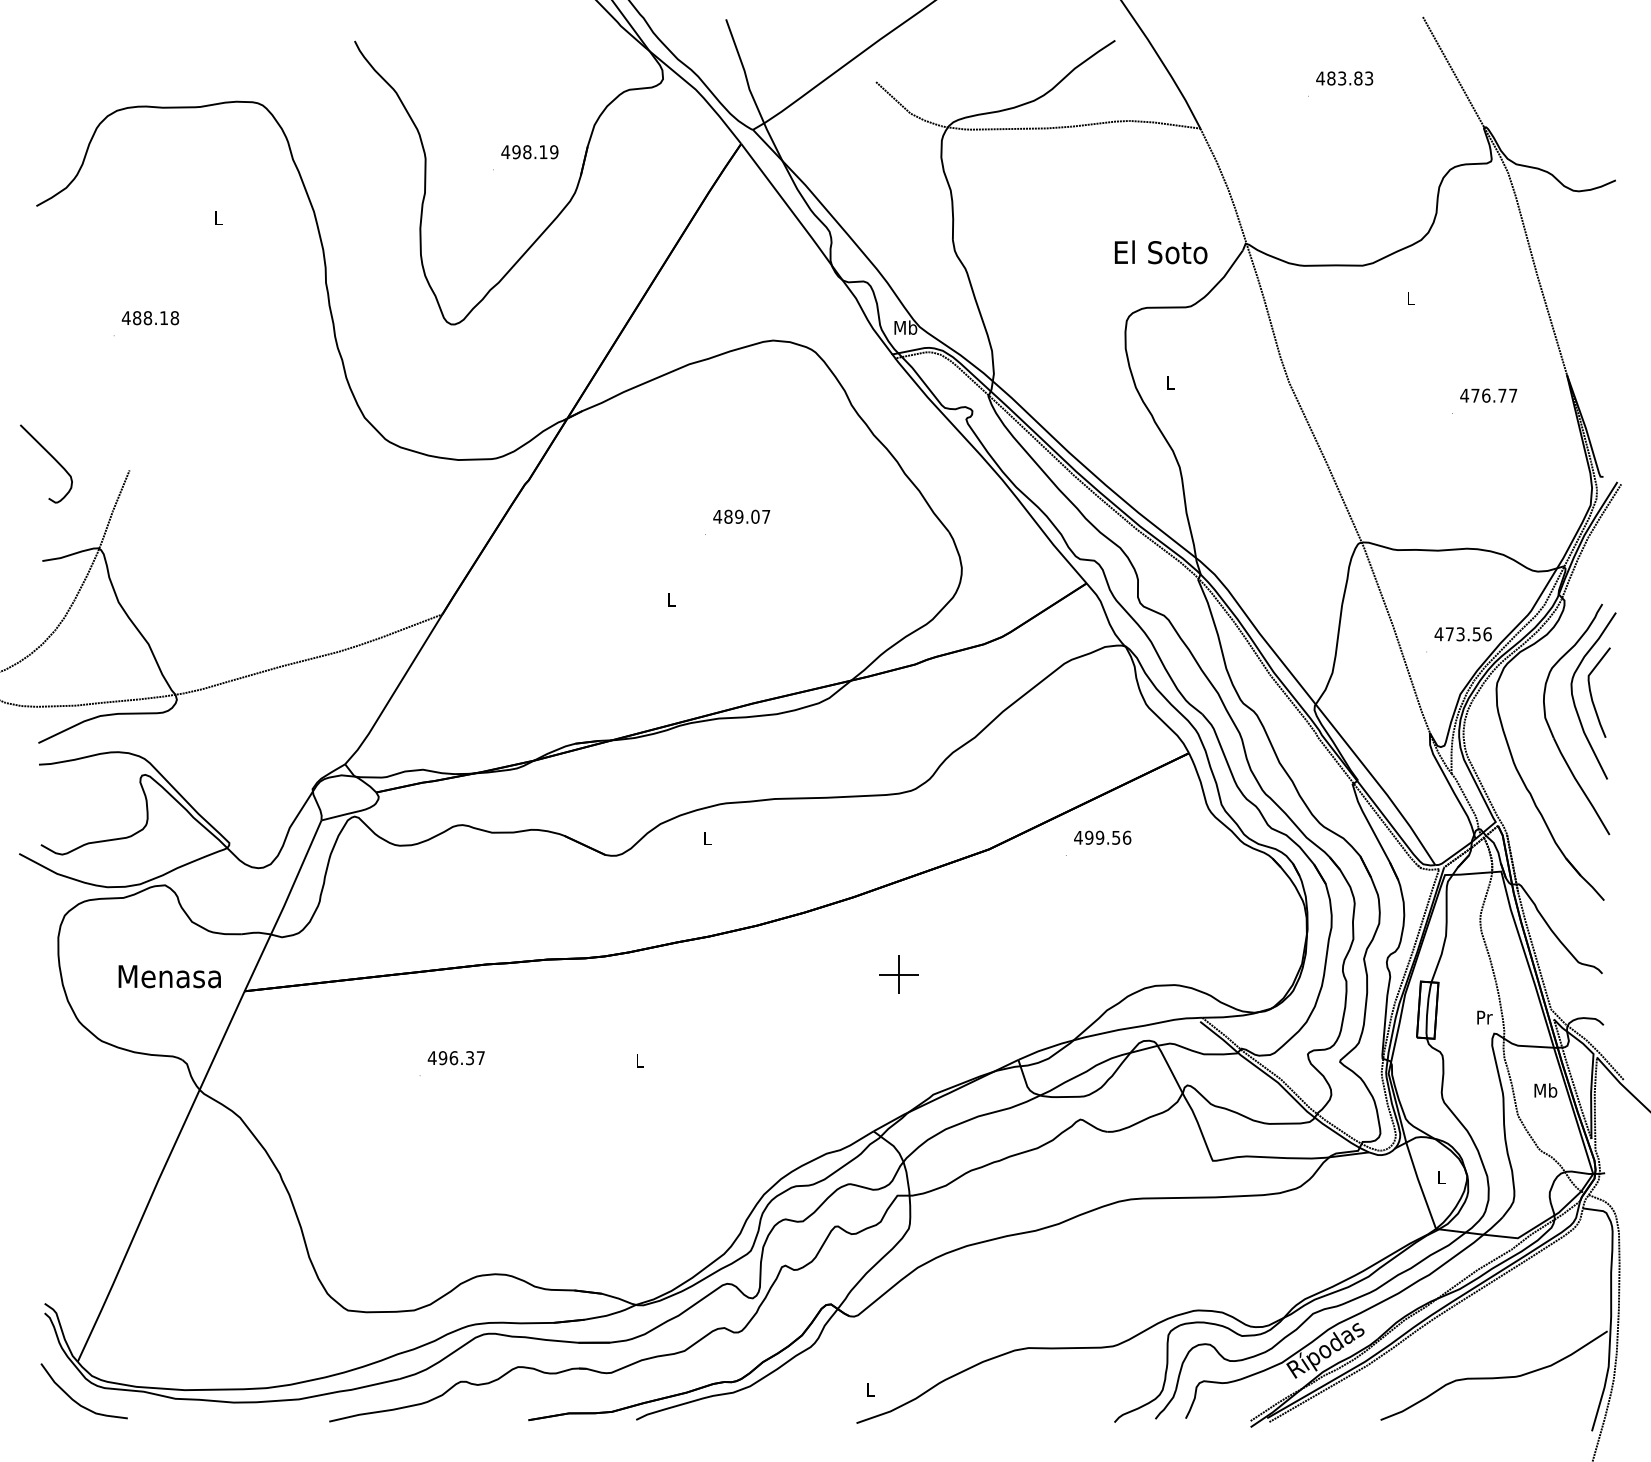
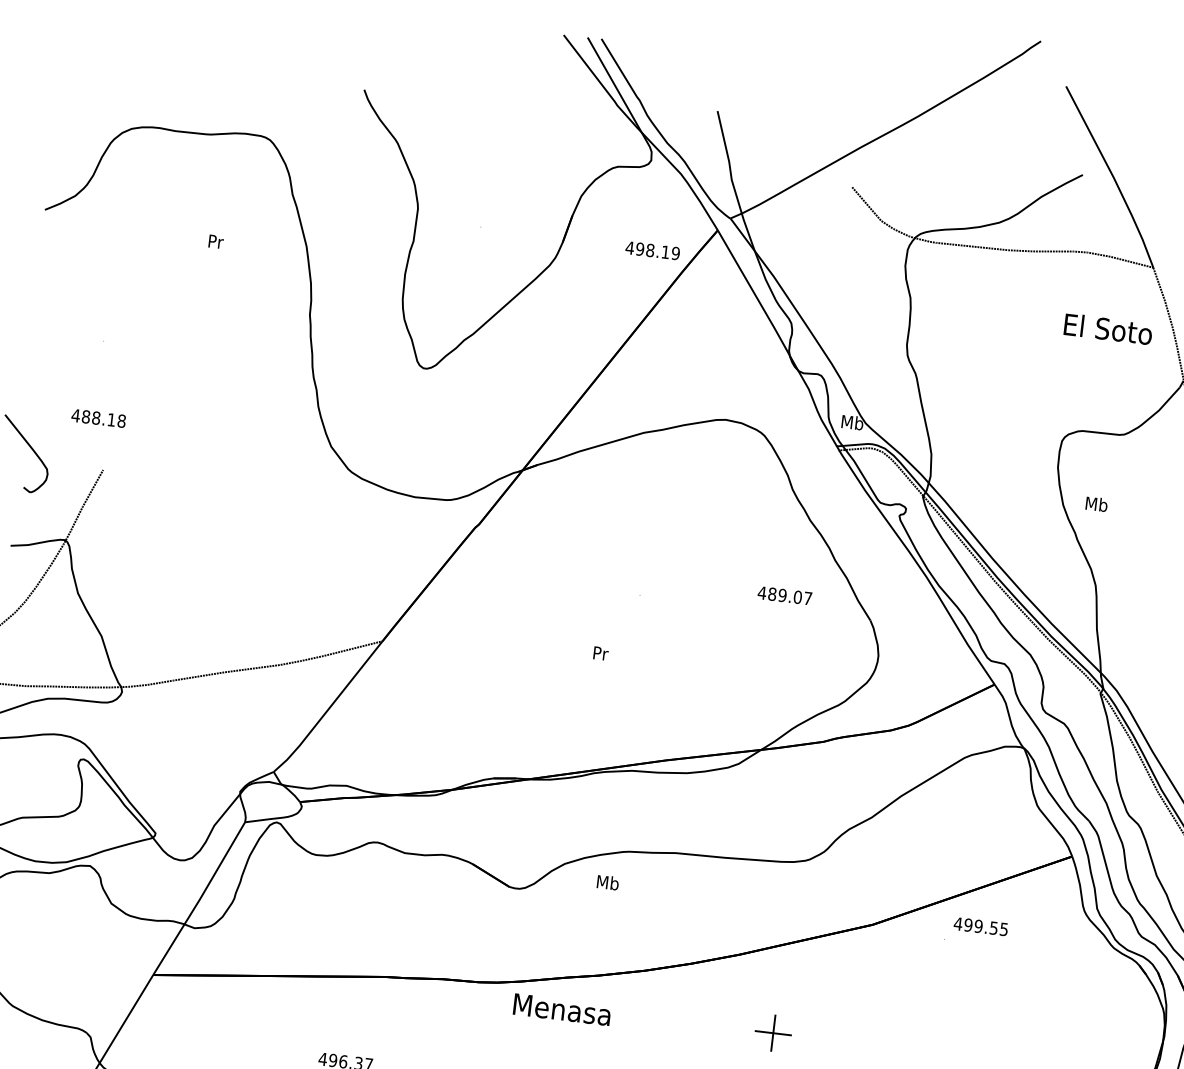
text: (529, 152) -> (652, 251), moved
text: (218, 218) -> (215, 242), L -> Pr
text: (1161, 252) -> (1108, 329), moved
text: (150, 318) -> (98, 418), moved
text: (1170, 382) -> (1096, 504), L -> Mb
text: (741, 516) -> (784, 595), moved
text: (671, 599) -> (600, 652), L -> Pr
text: (1126, 837) -> (1003, 929), 499.56 -> 499.55
text: (707, 838) -> (607, 882), L -> Mb
text: (169, 976) -> (561, 1009), moved

